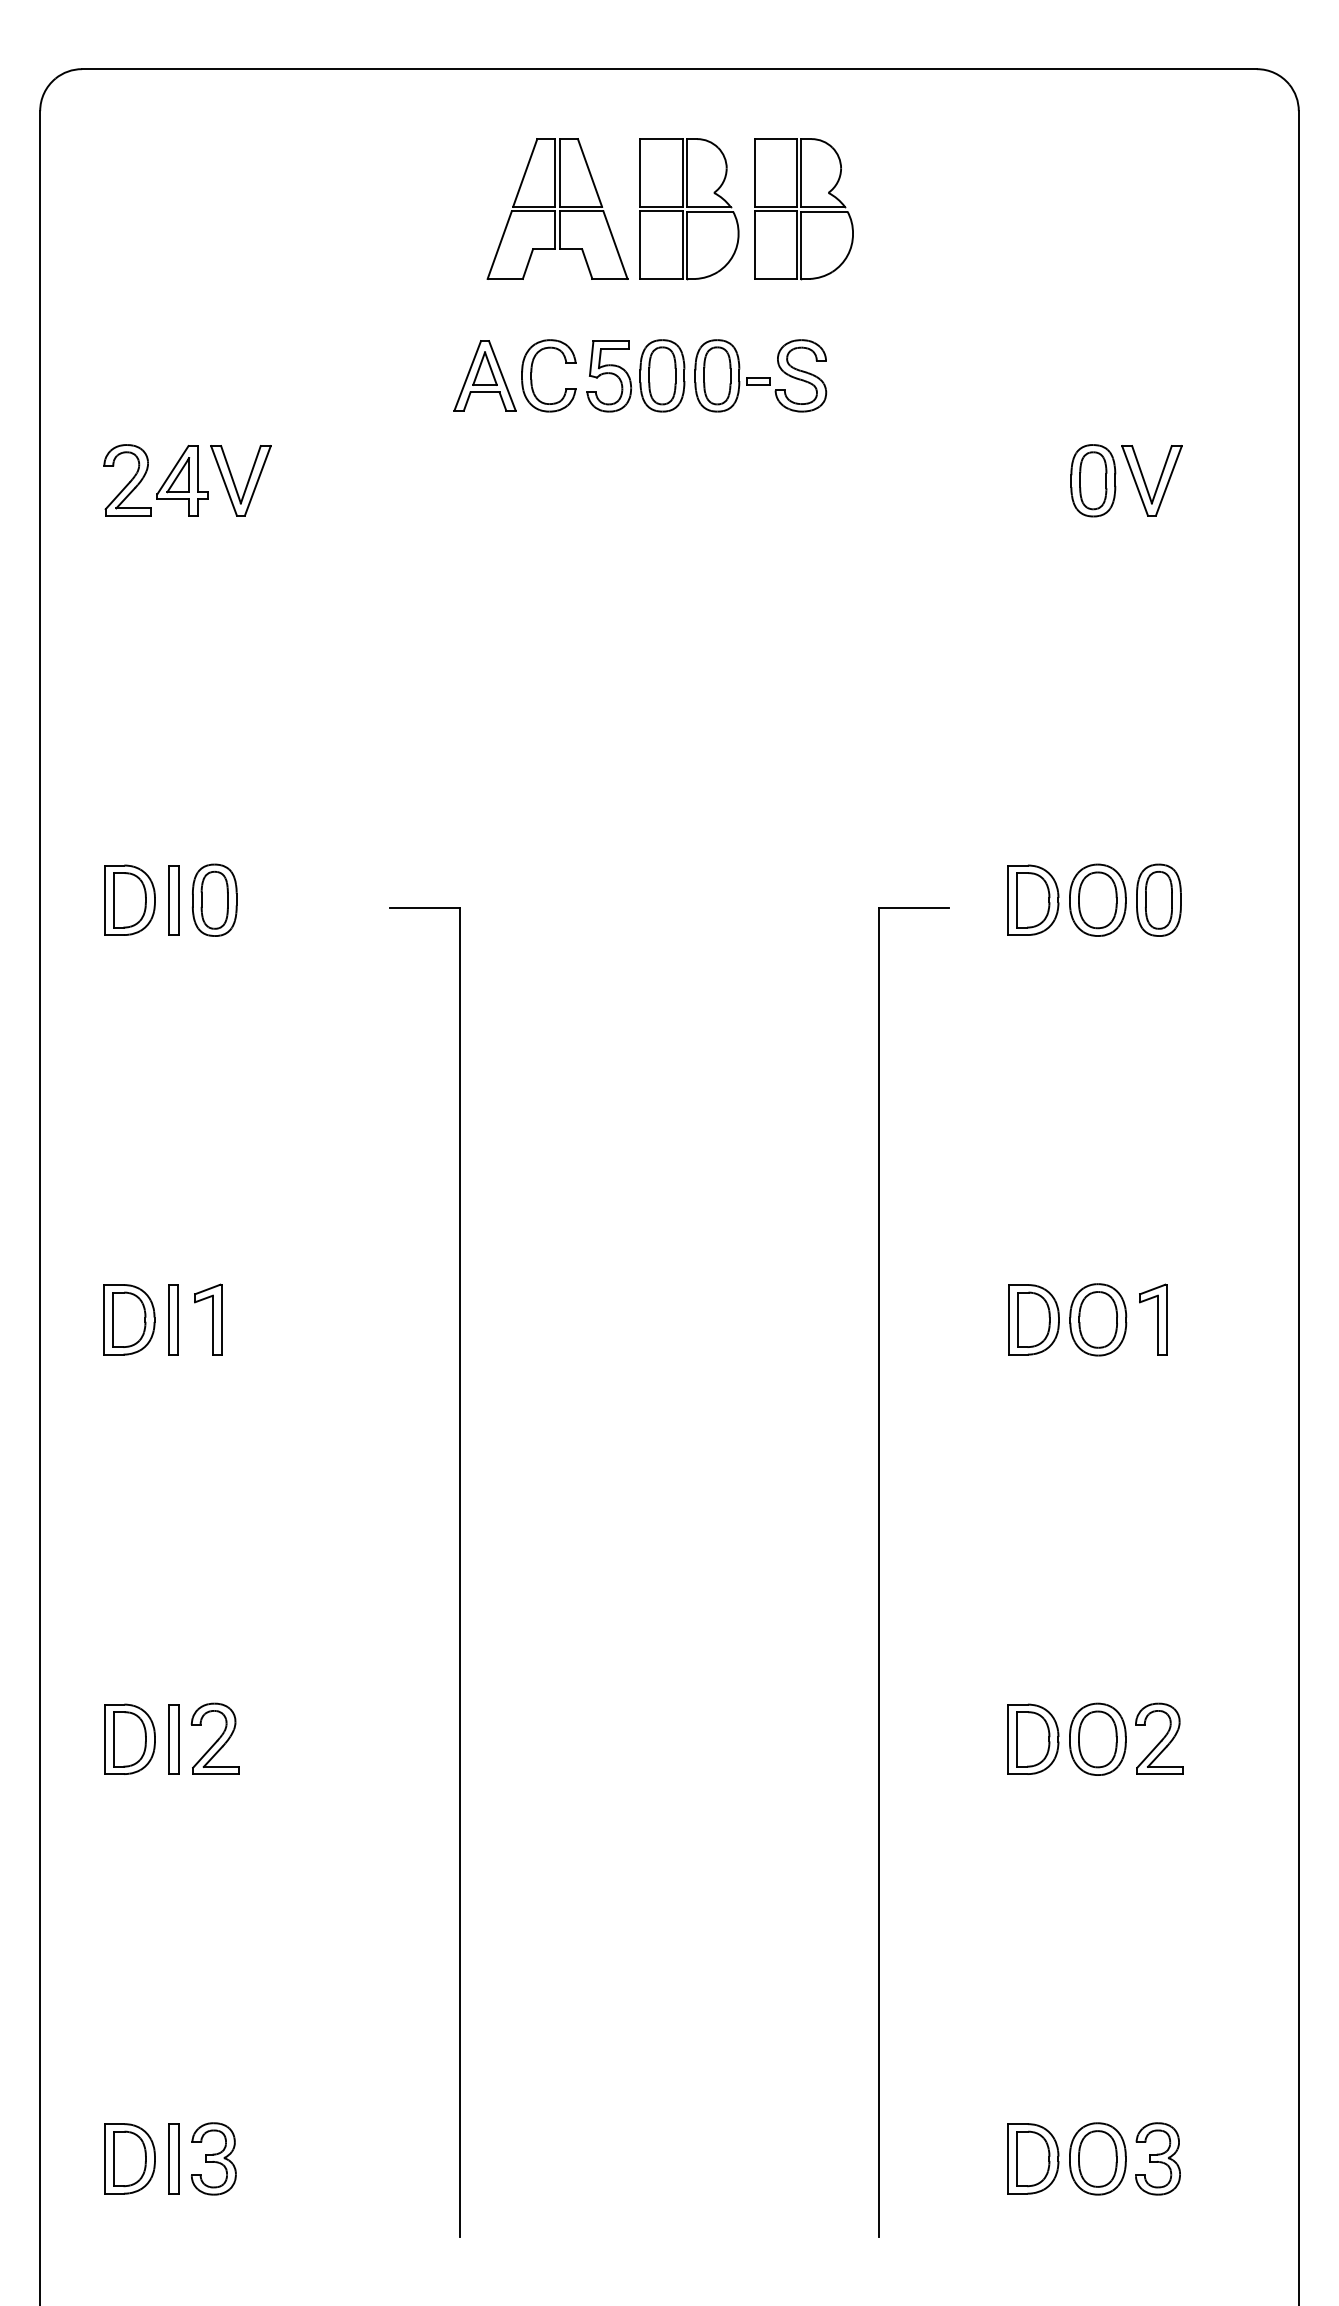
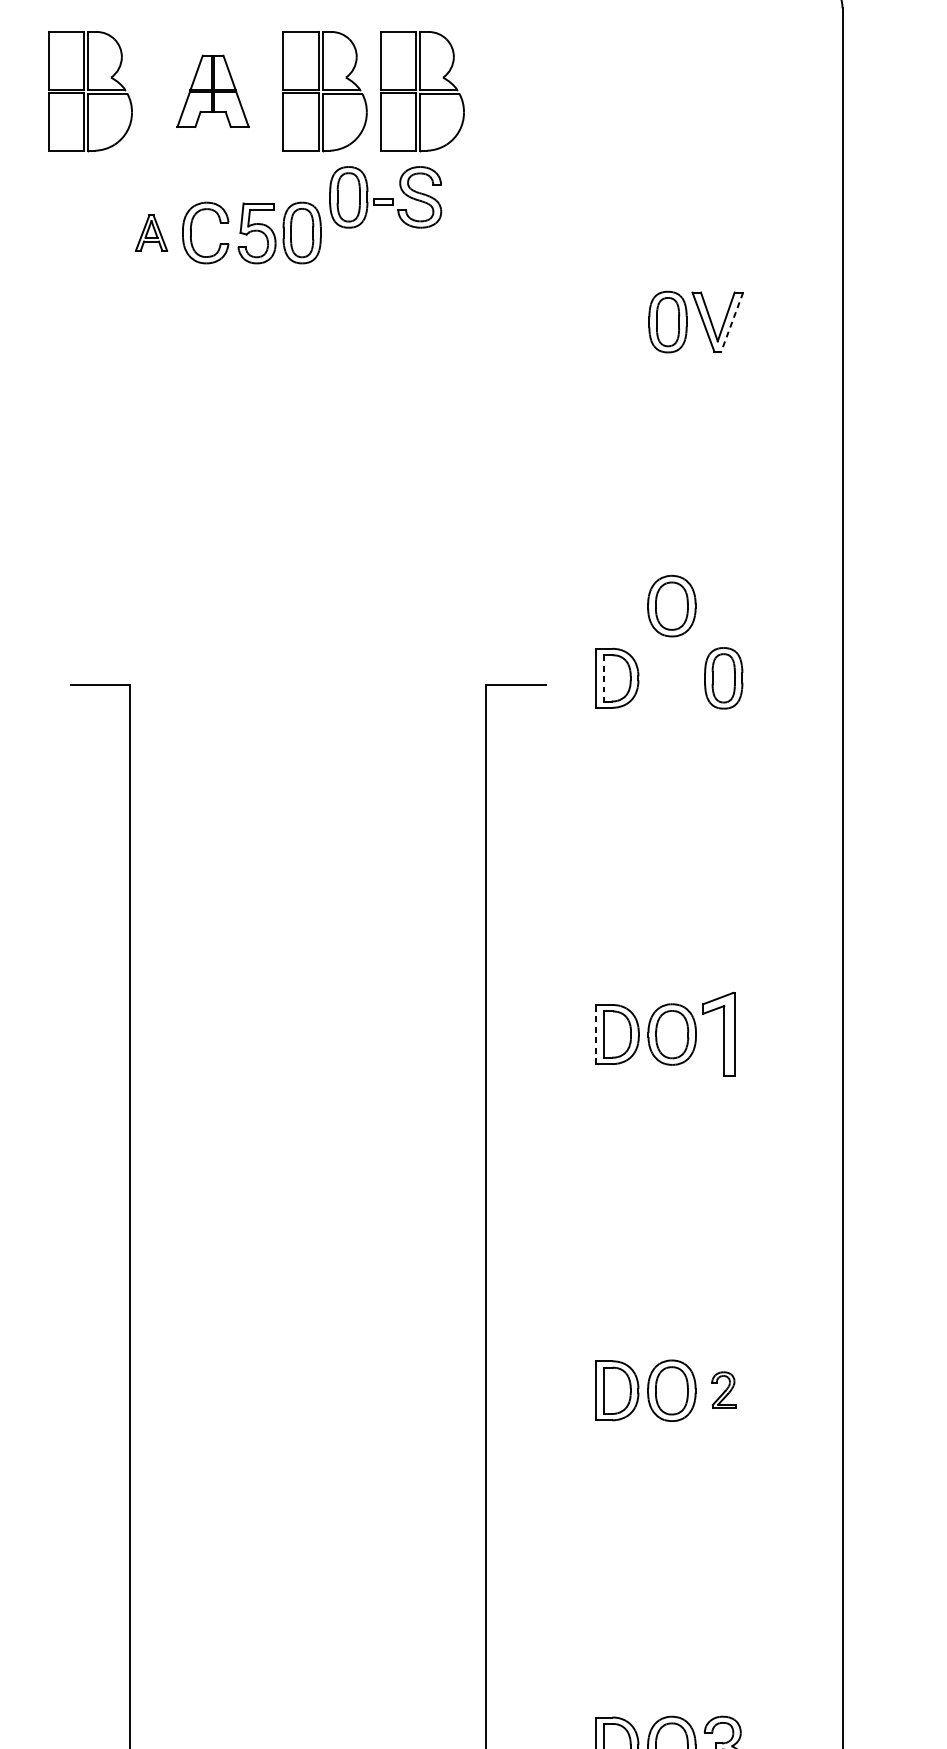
part: (557, 208) -> (213, 90), size x0.6
part: (412, 209) -> (89, 91), added
part: (484, 375) -> (151, 232), size x0.6
part: (760, 375) -> (385, 197), moved
line: (1168, 481) -> (731, 322), solid -> dashed
part: (1097, 899) -> (671, 605), moved
line: (1017, 900) -> (603, 678), solid -> dashed
line: (1008, 1319) -> (596, 1034), solid -> dashed
part: (1153, 1319) -> (719, 1034), size x1.4
part: (1159, 1738) -> (724, 1390), size x0.6

